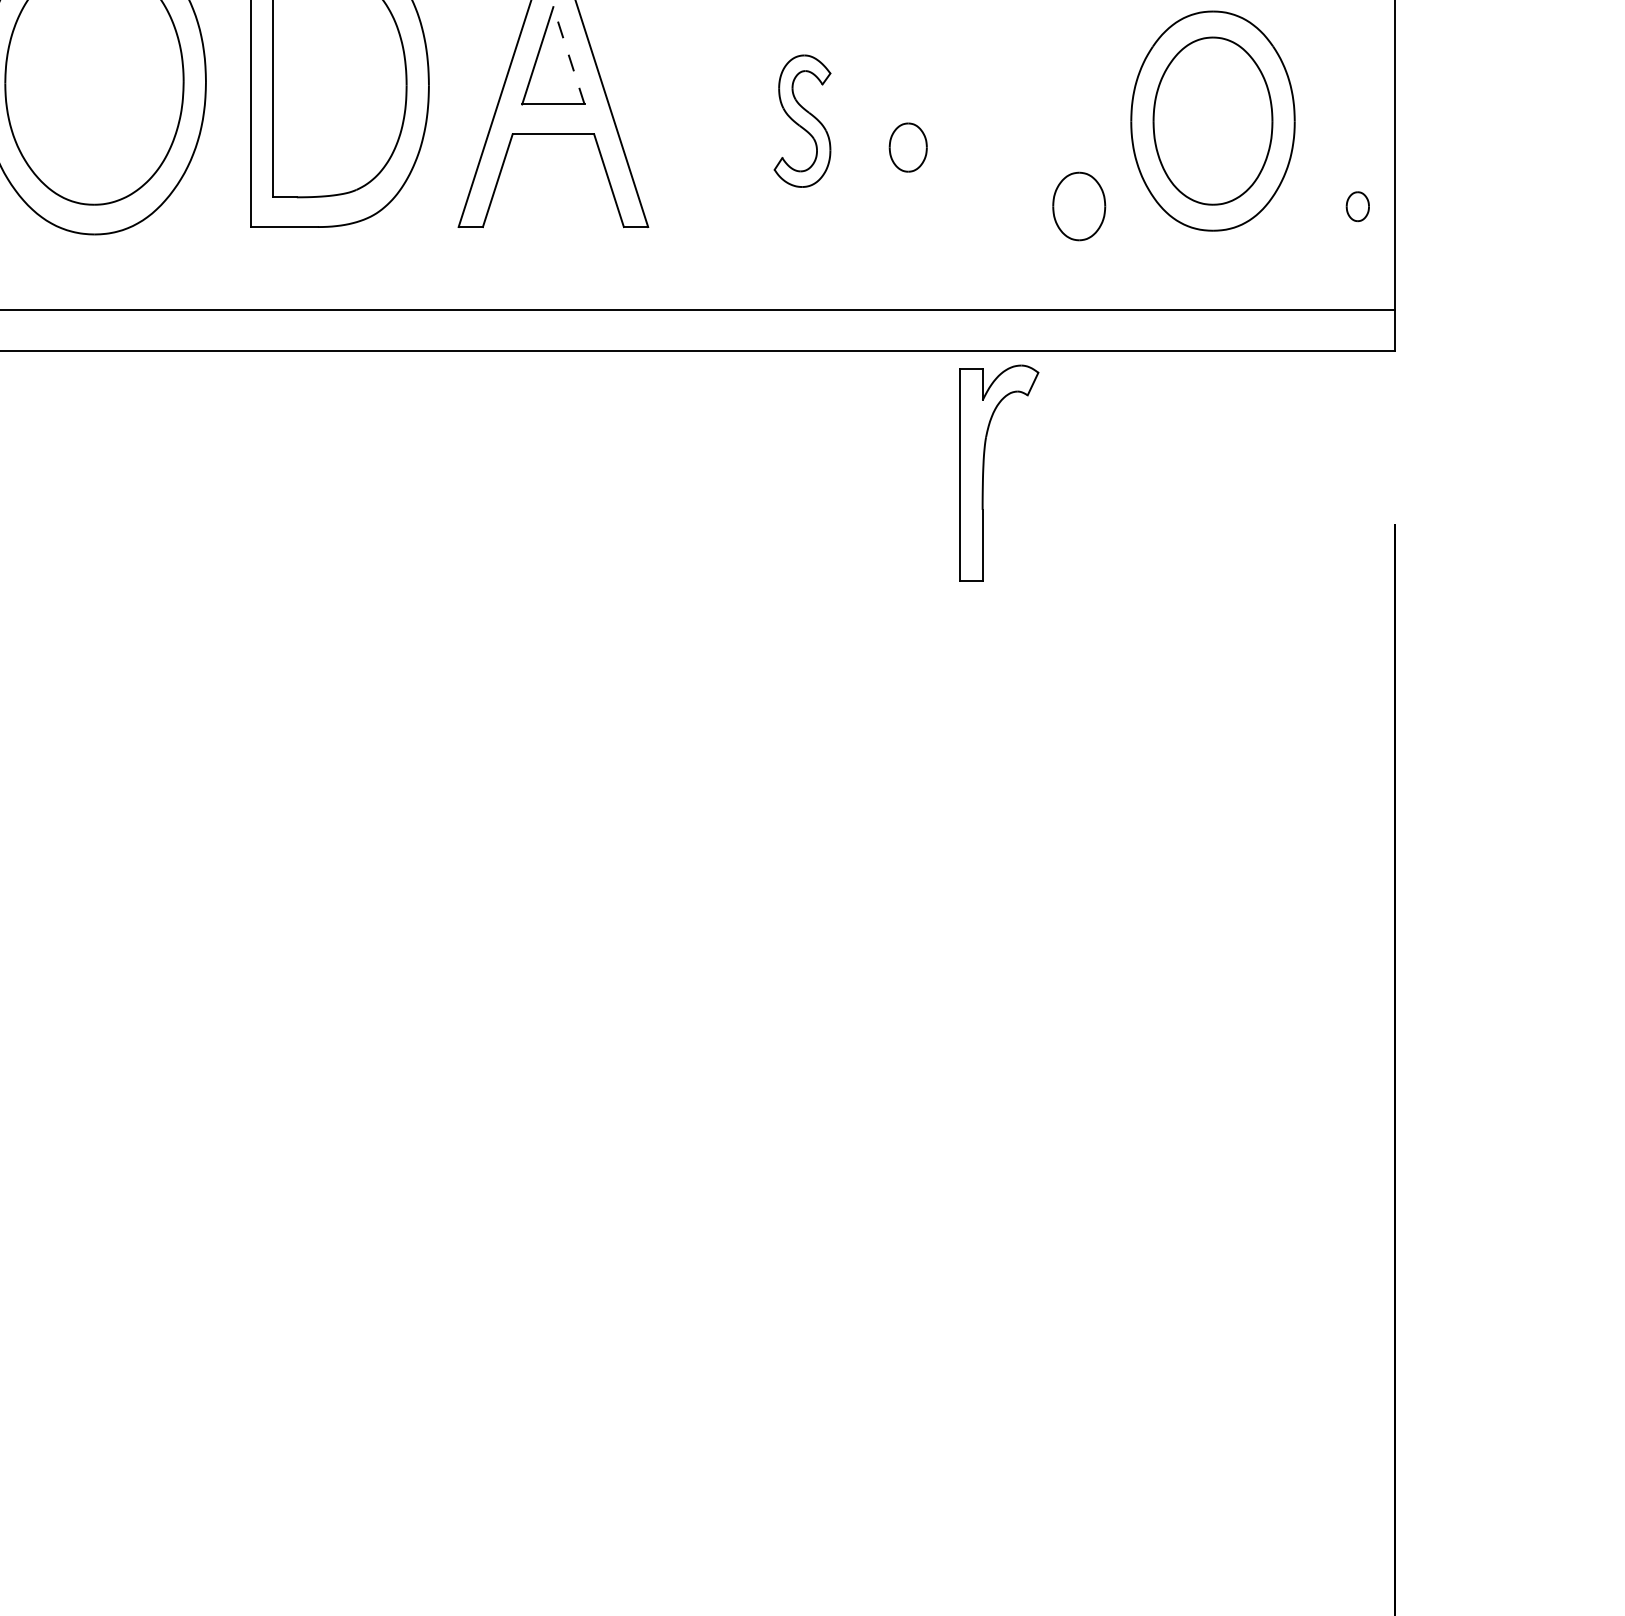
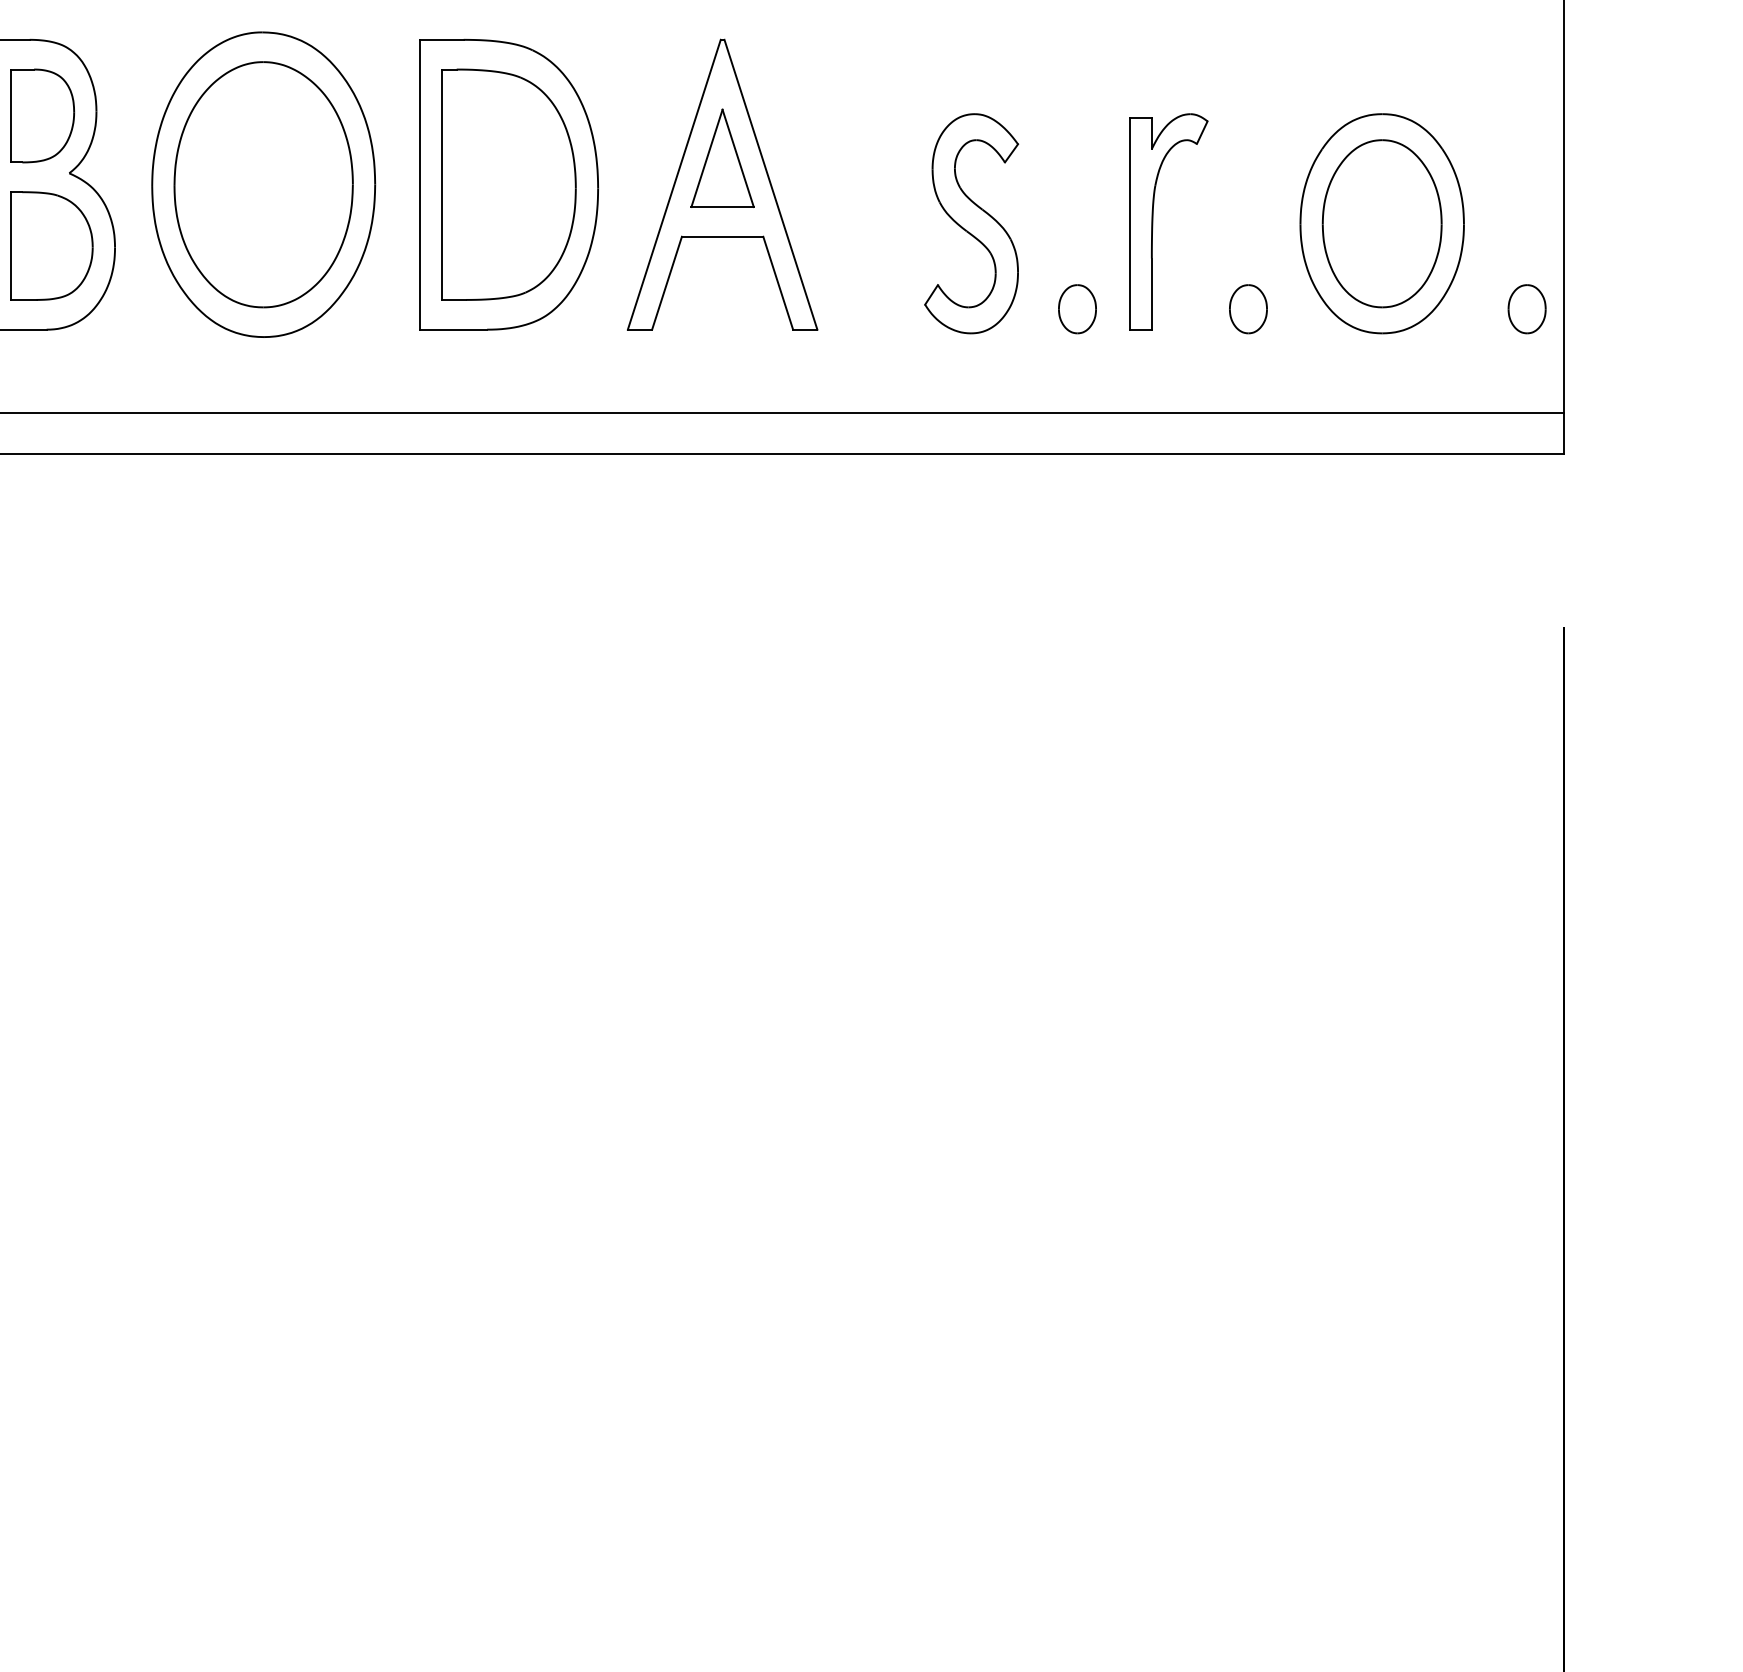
line: (569, 54) -> (738, 157), dashed -> solid
part: (802, 120) -> (971, 223), size x1.67
part: (908, 147) -> (1077, 309), moved
part: (1079, 206) -> (1248, 309), size x0.71
part: (1357, 206) -> (1526, 309), size x1.67
part: (984, 472) -> (1153, 221), moved

